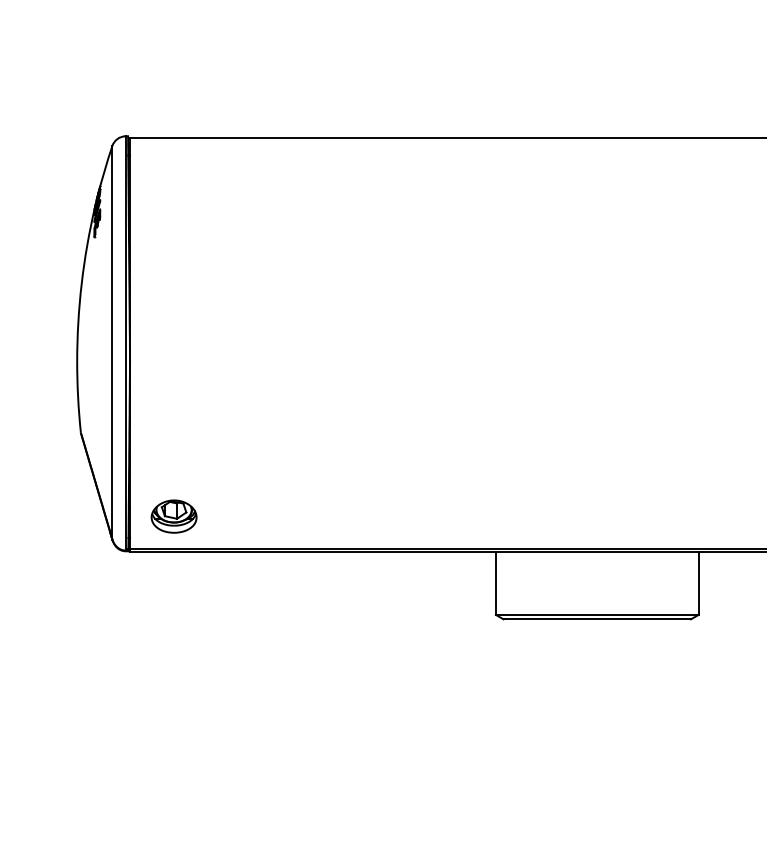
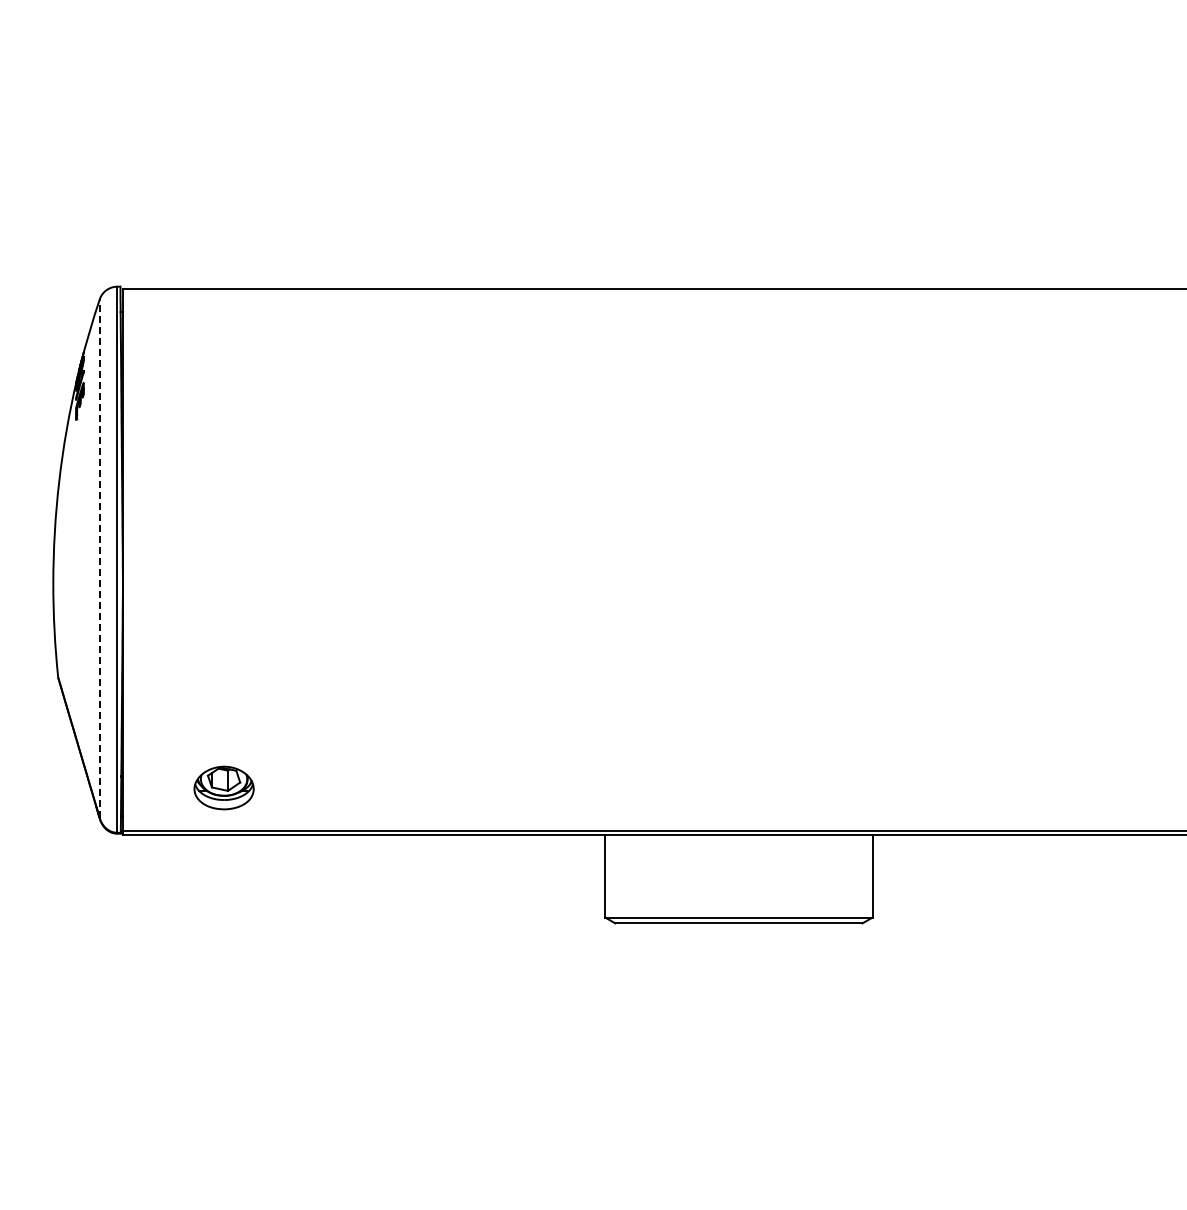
line: (112, 342) -> (99, 558), solid -> dashed
part: (173, 516) -> (223, 787), moved

